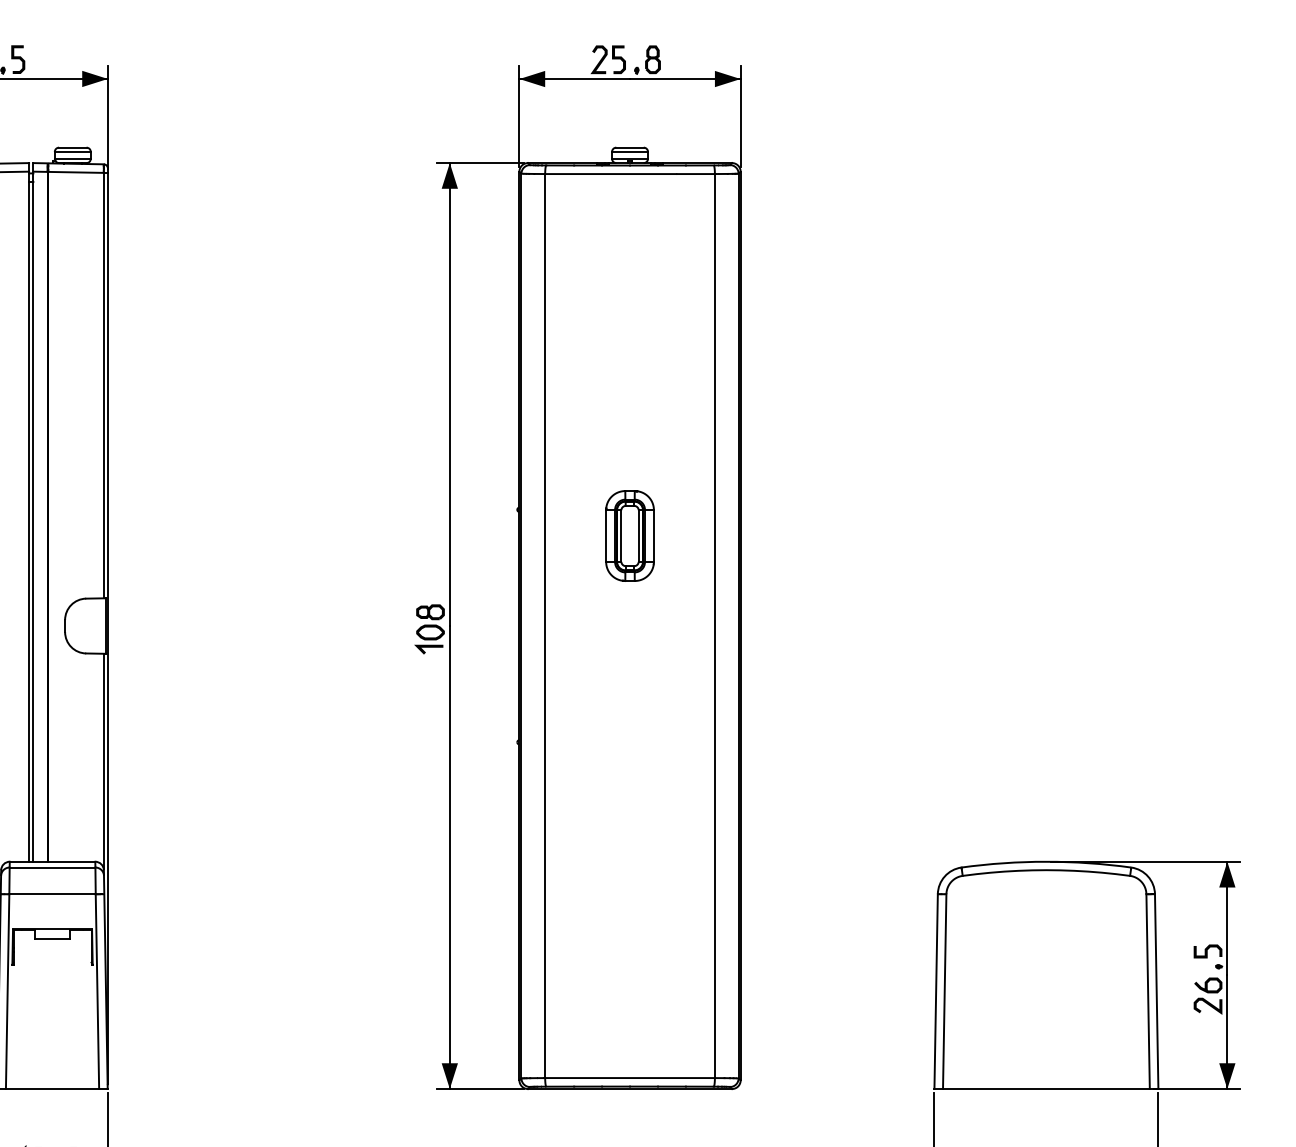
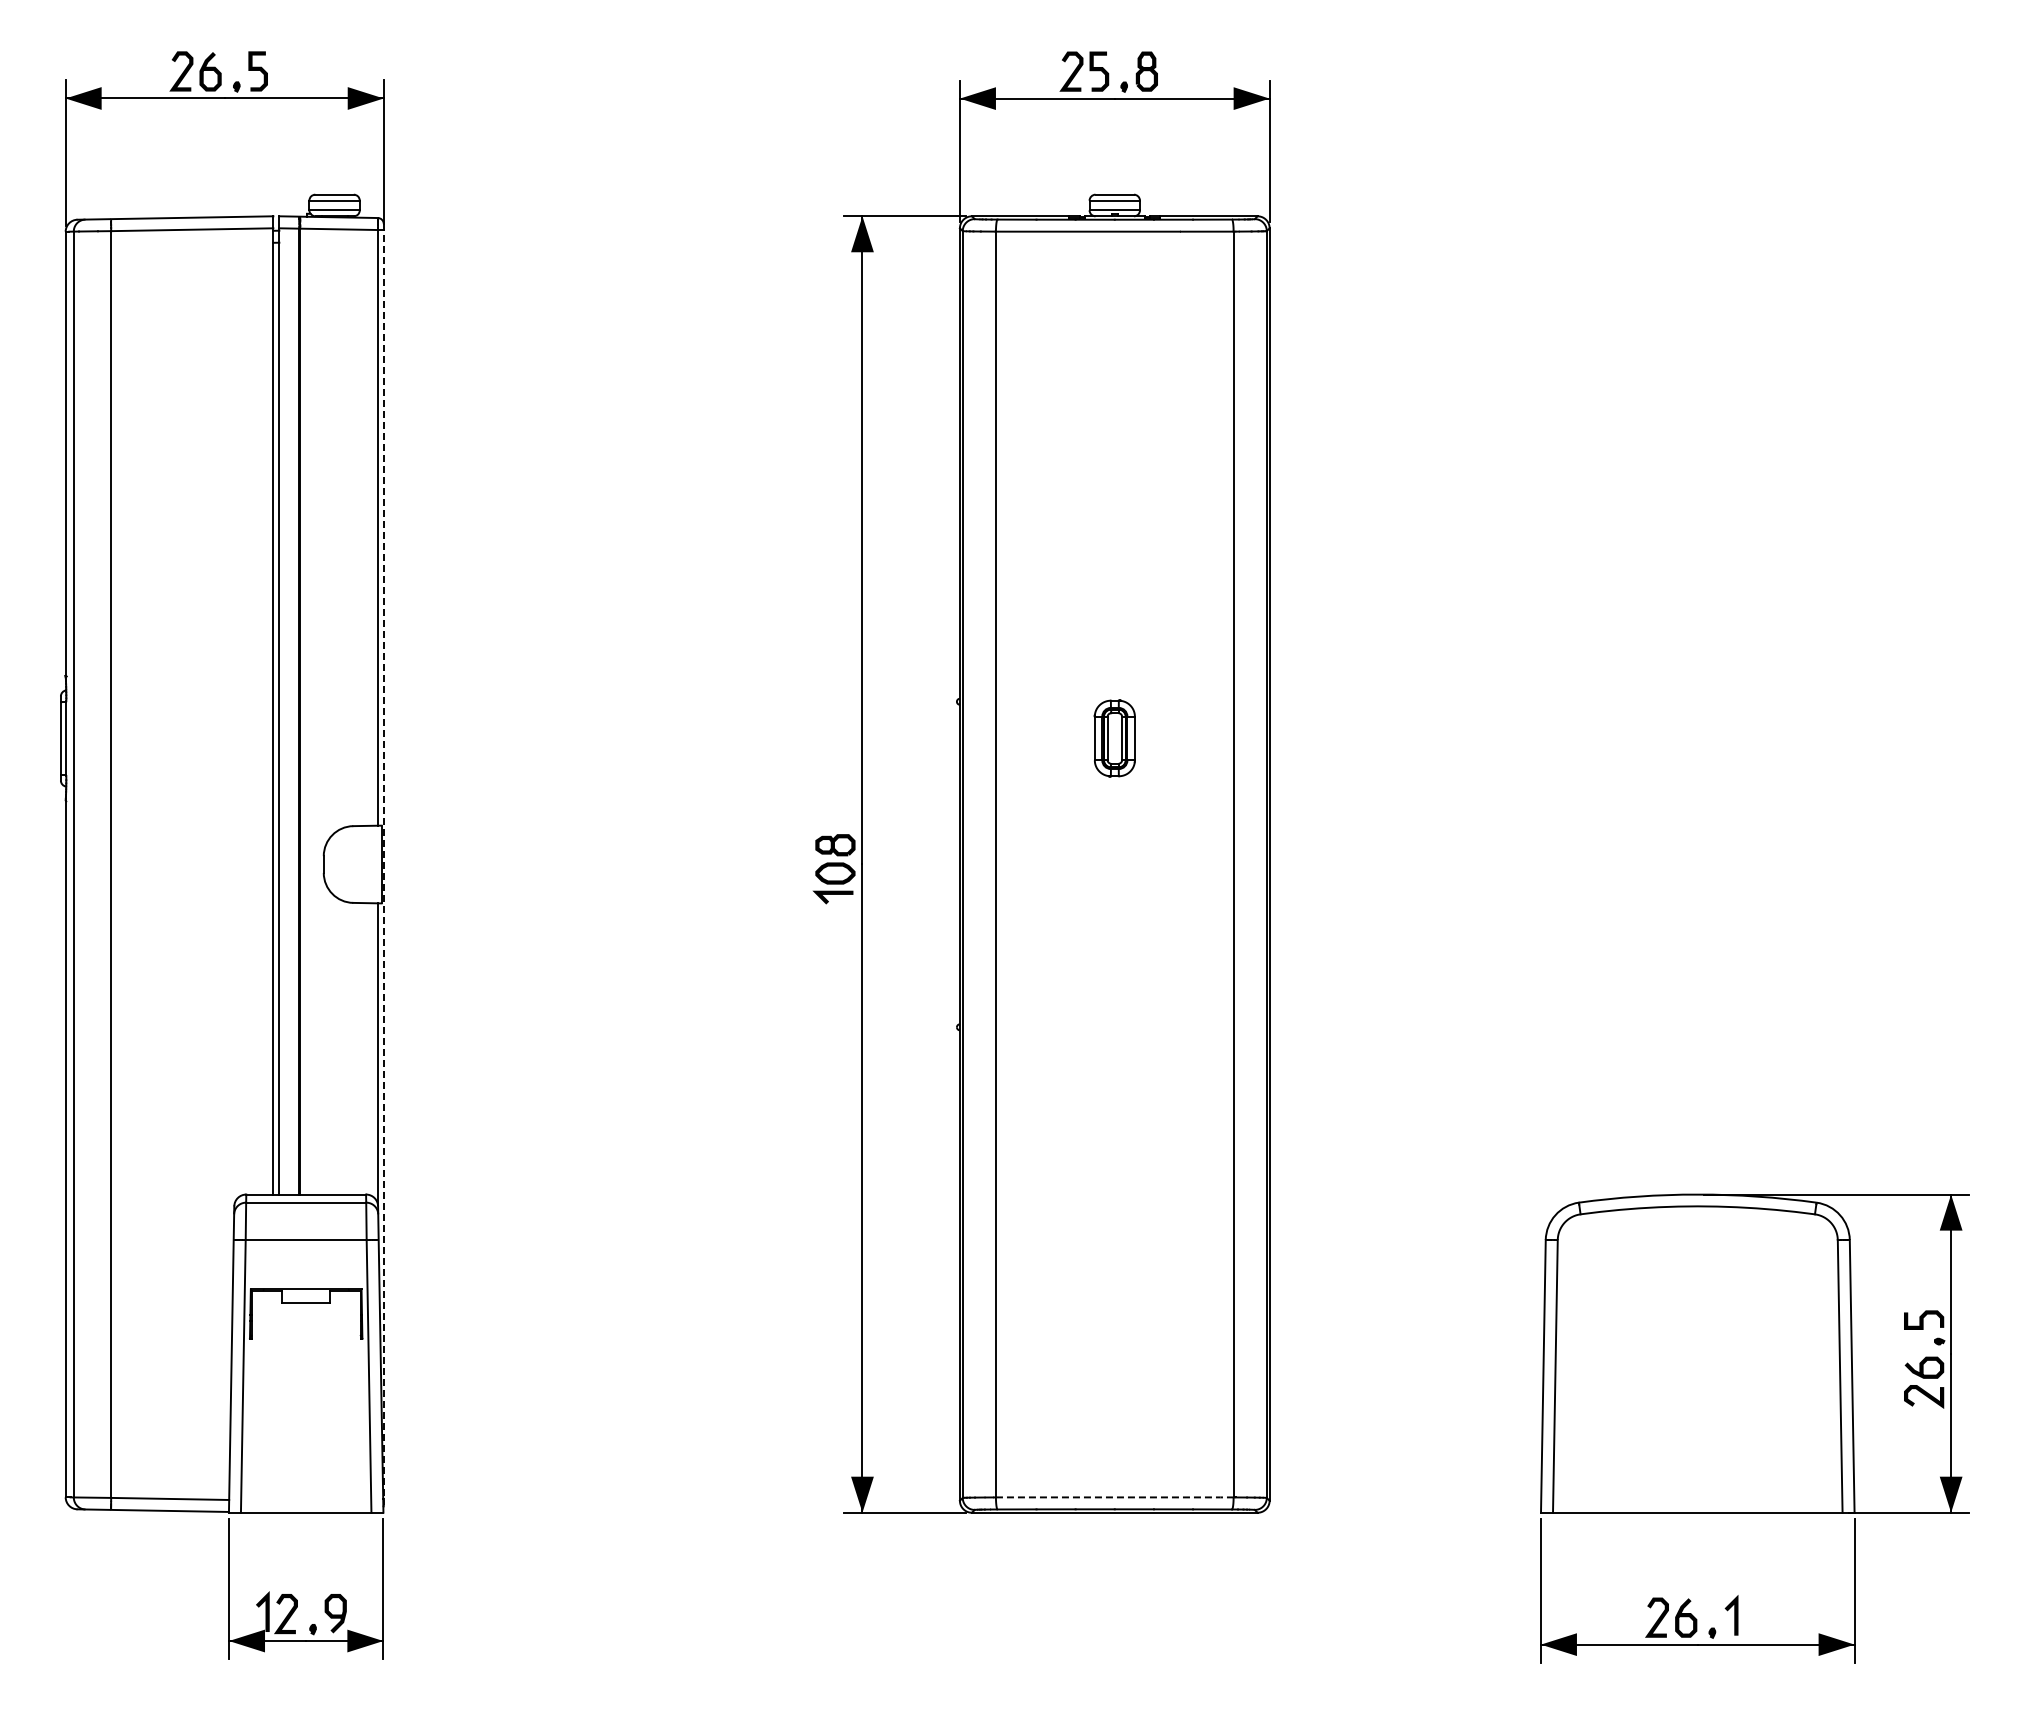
part: (629, 536) -> (1114, 738), size x0.6
line: (107, 626) -> (383, 864), solid -> dashed
line: (630, 1078) -> (1115, 1497), solid -> dashed

